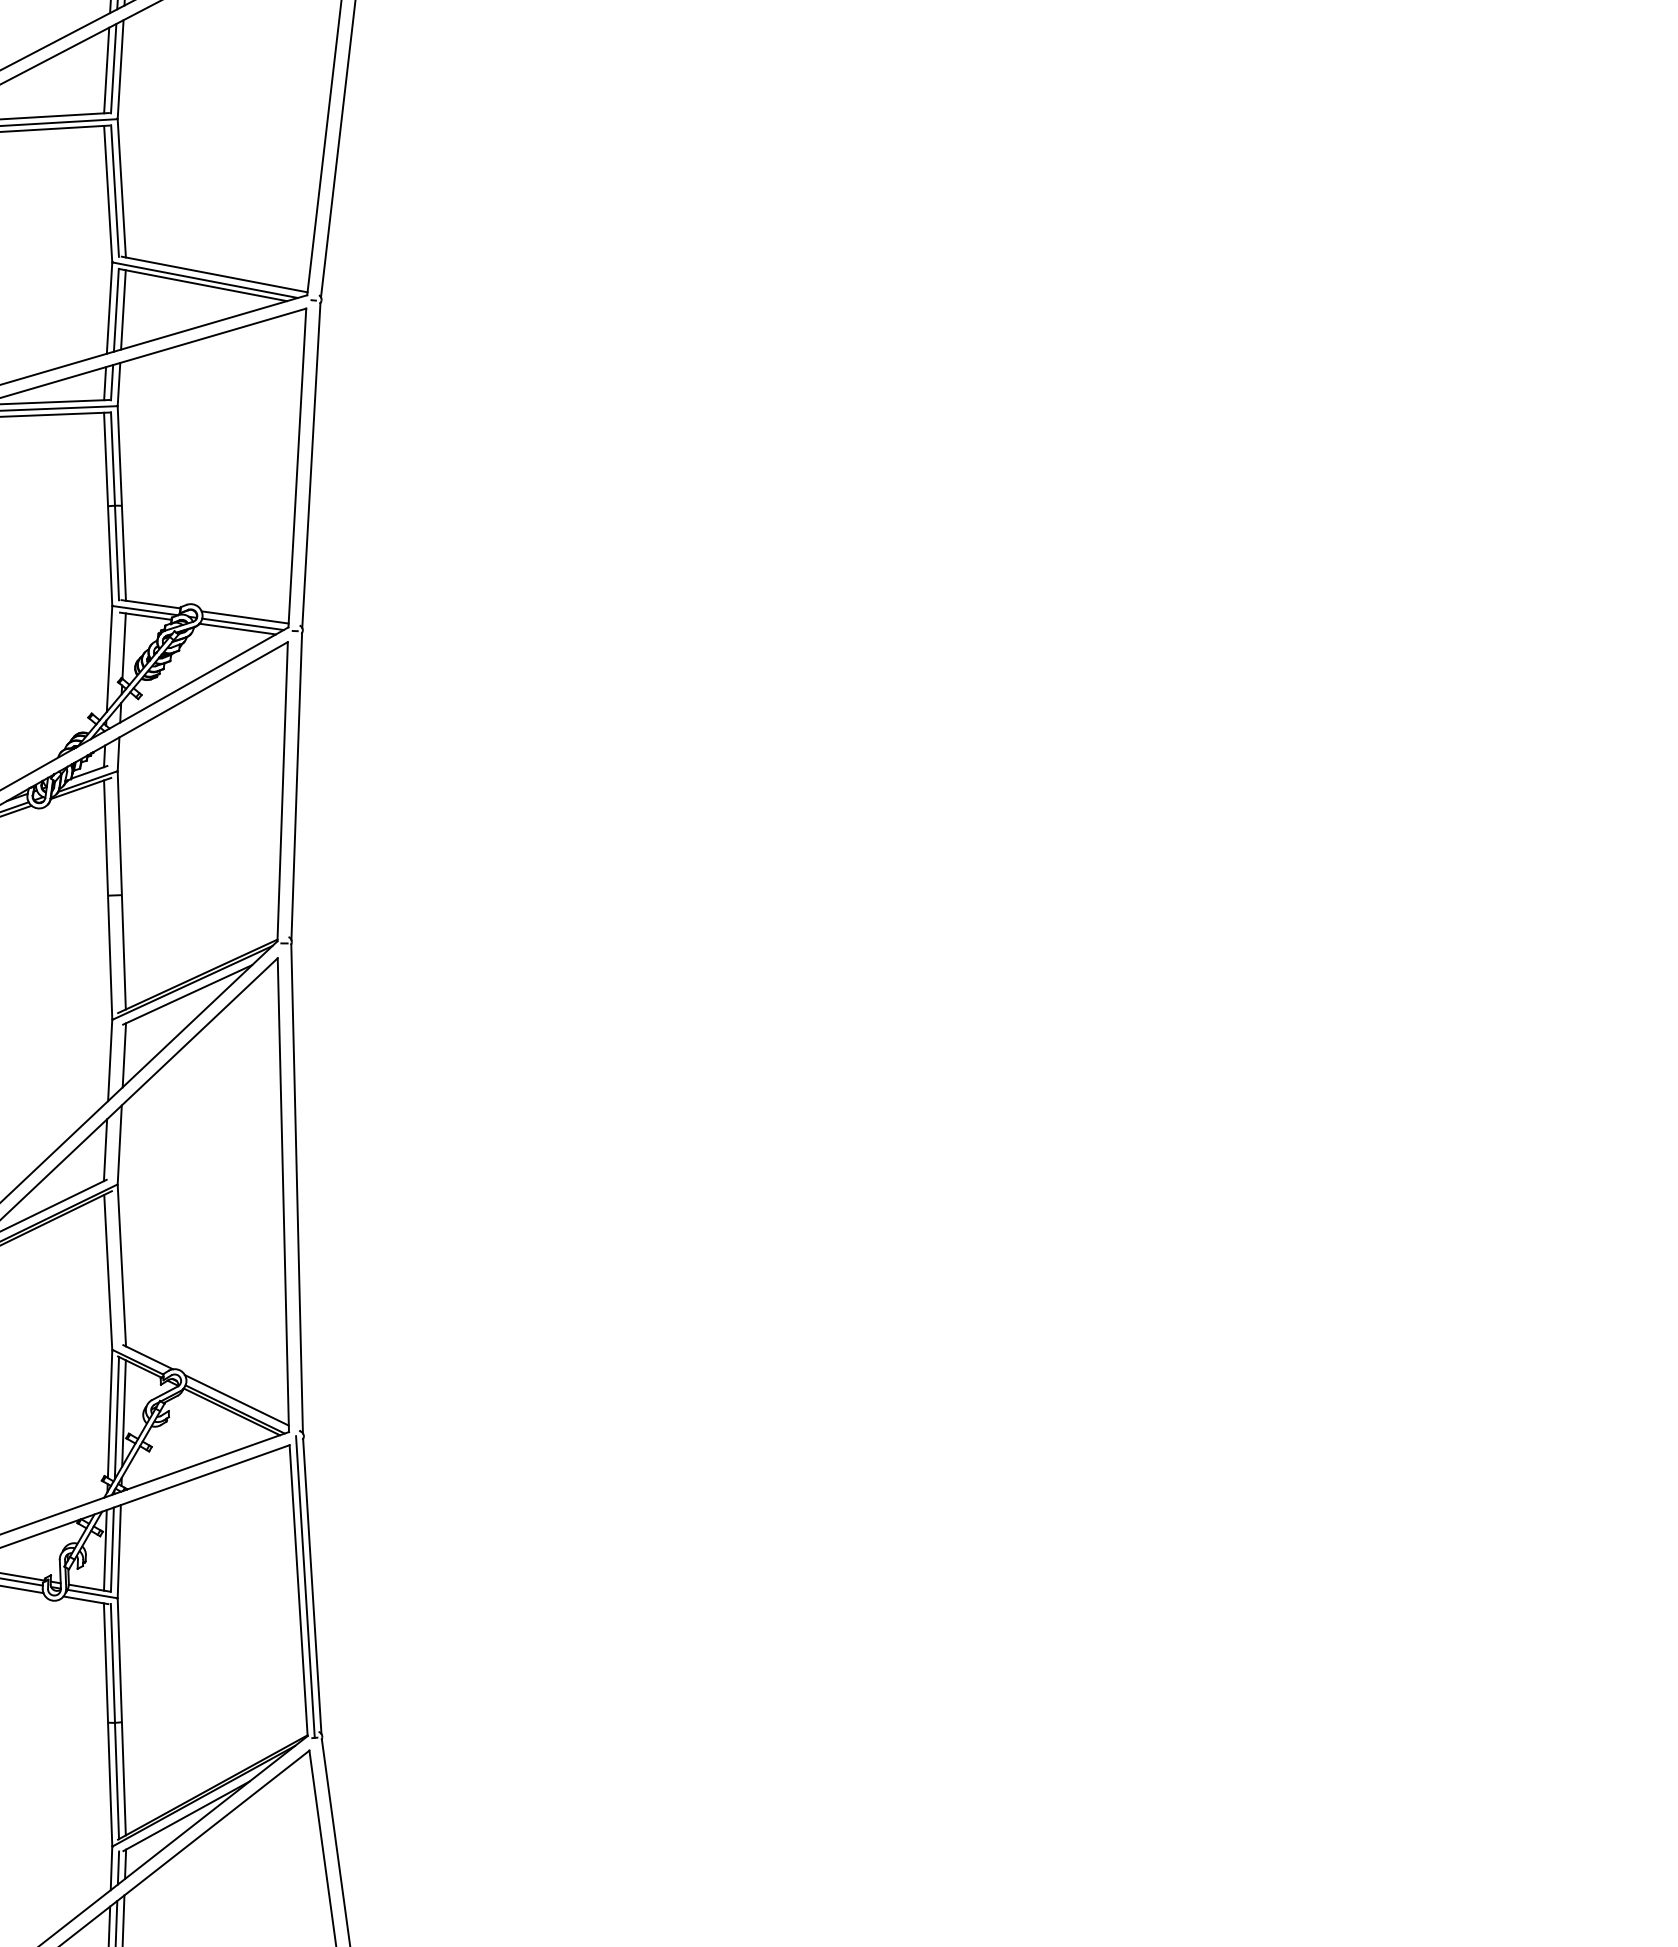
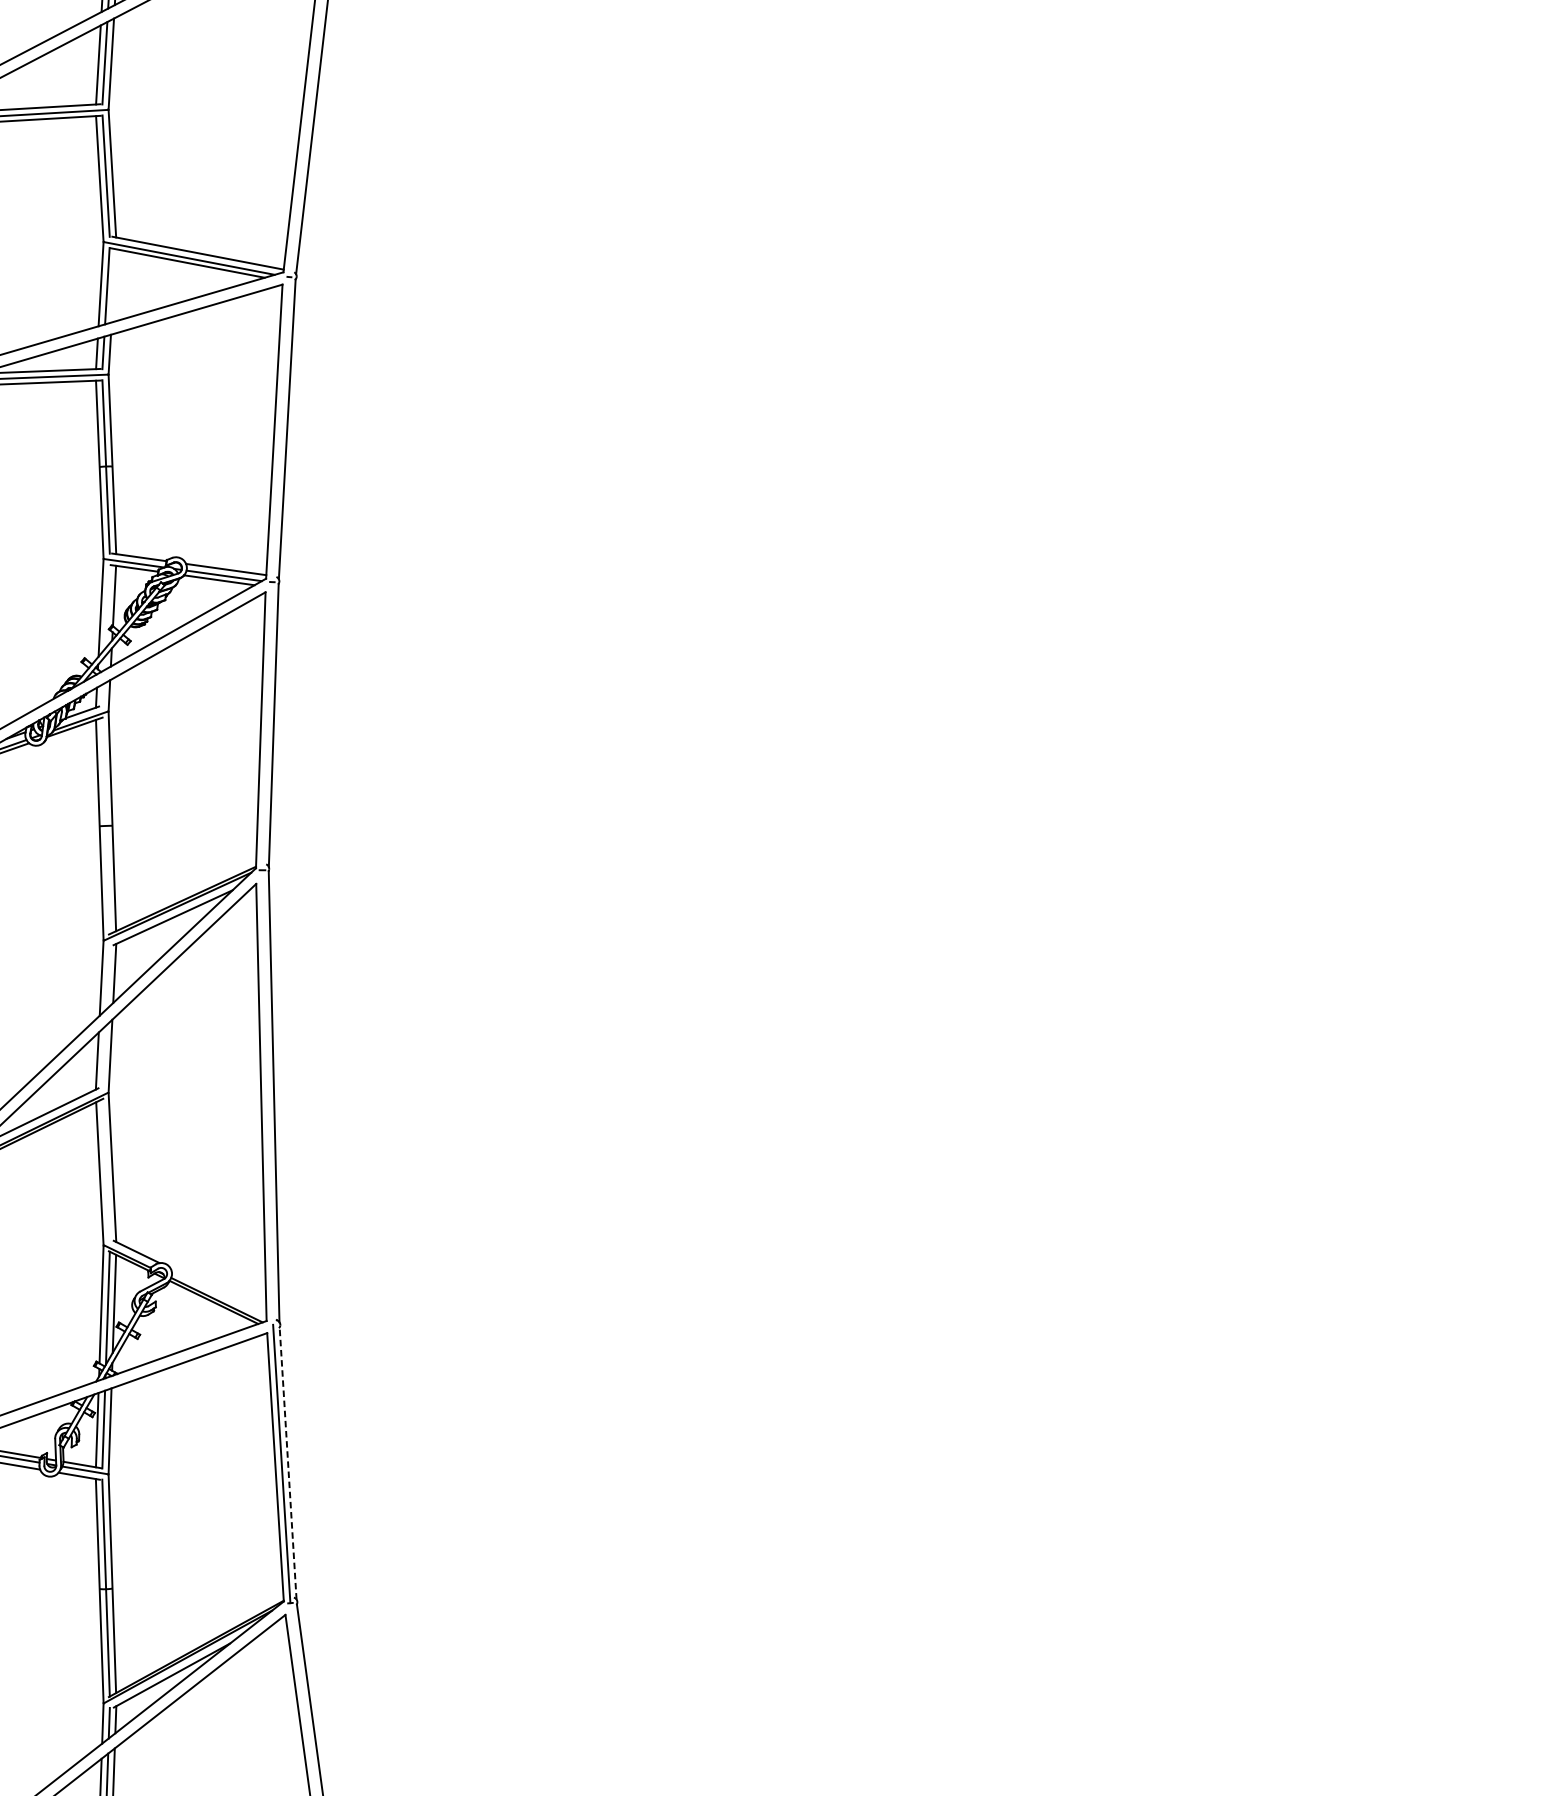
line: (123, 309) -> (113, 285), removed
line: (236, 1400) -> (218, 1291), removed
line: (312, 1586) -> (288, 1463), solid -> dashed

